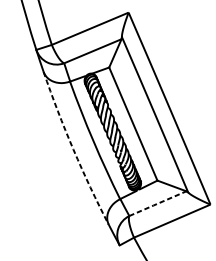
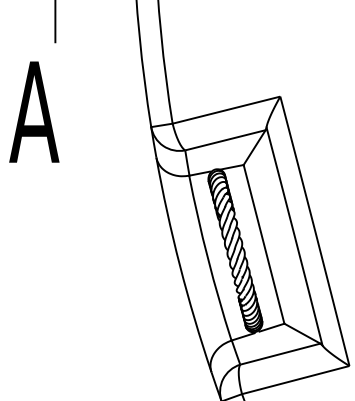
arc: (73, 149) -> (180, 265), dashed -> solid
line: (158, 203) -> (280, 354), dashed -> solid

